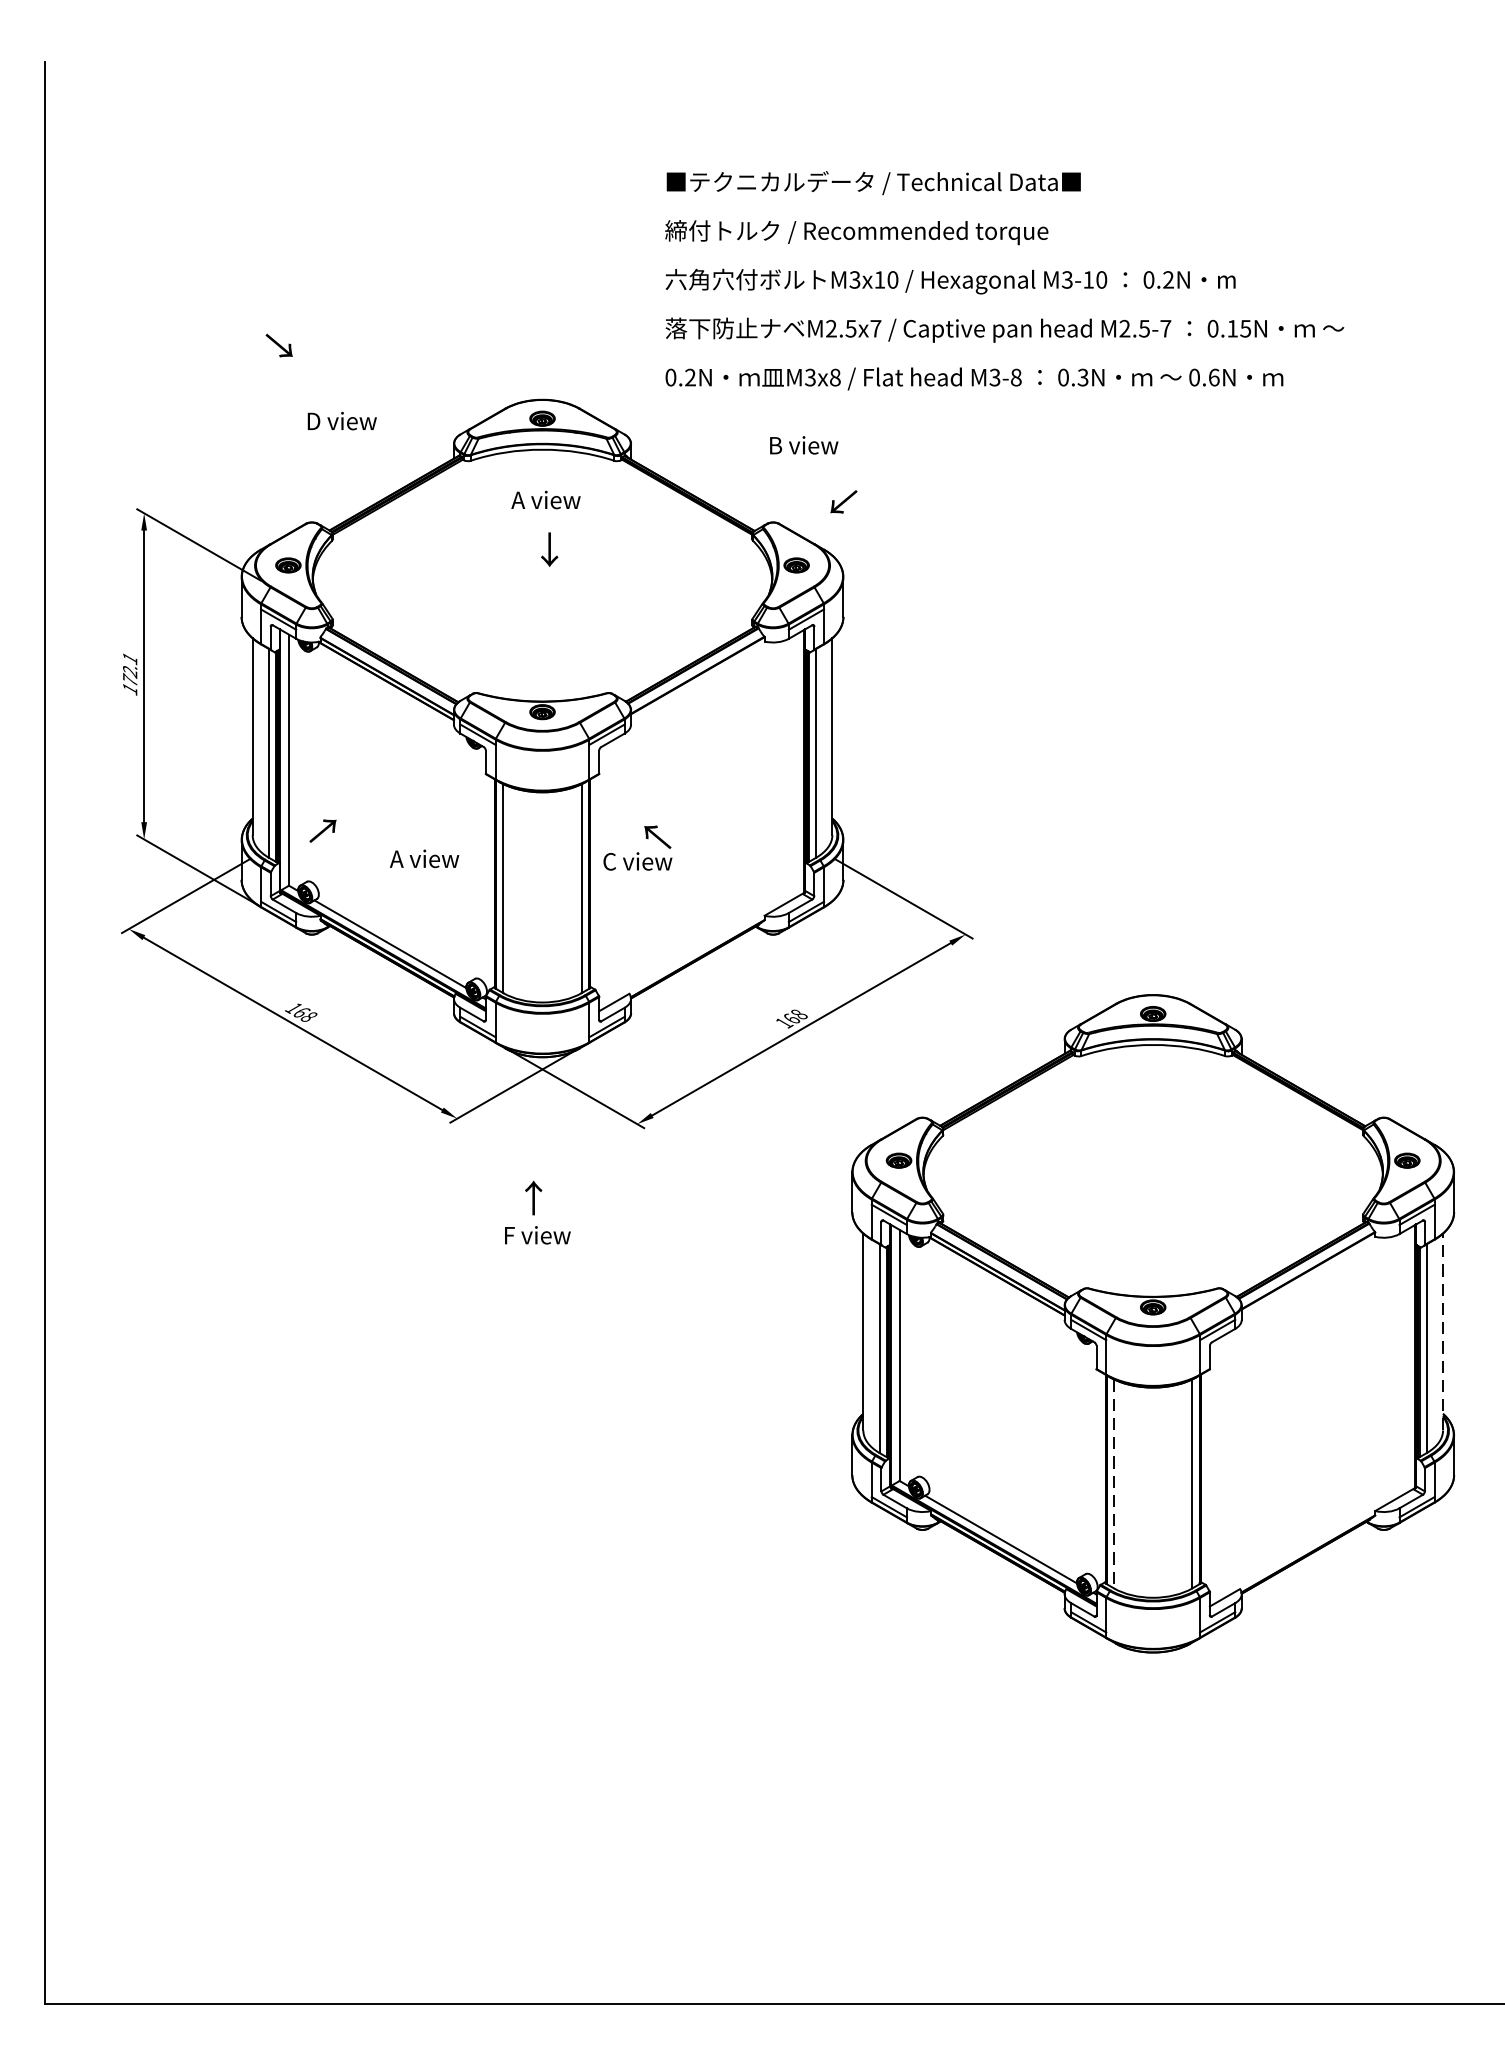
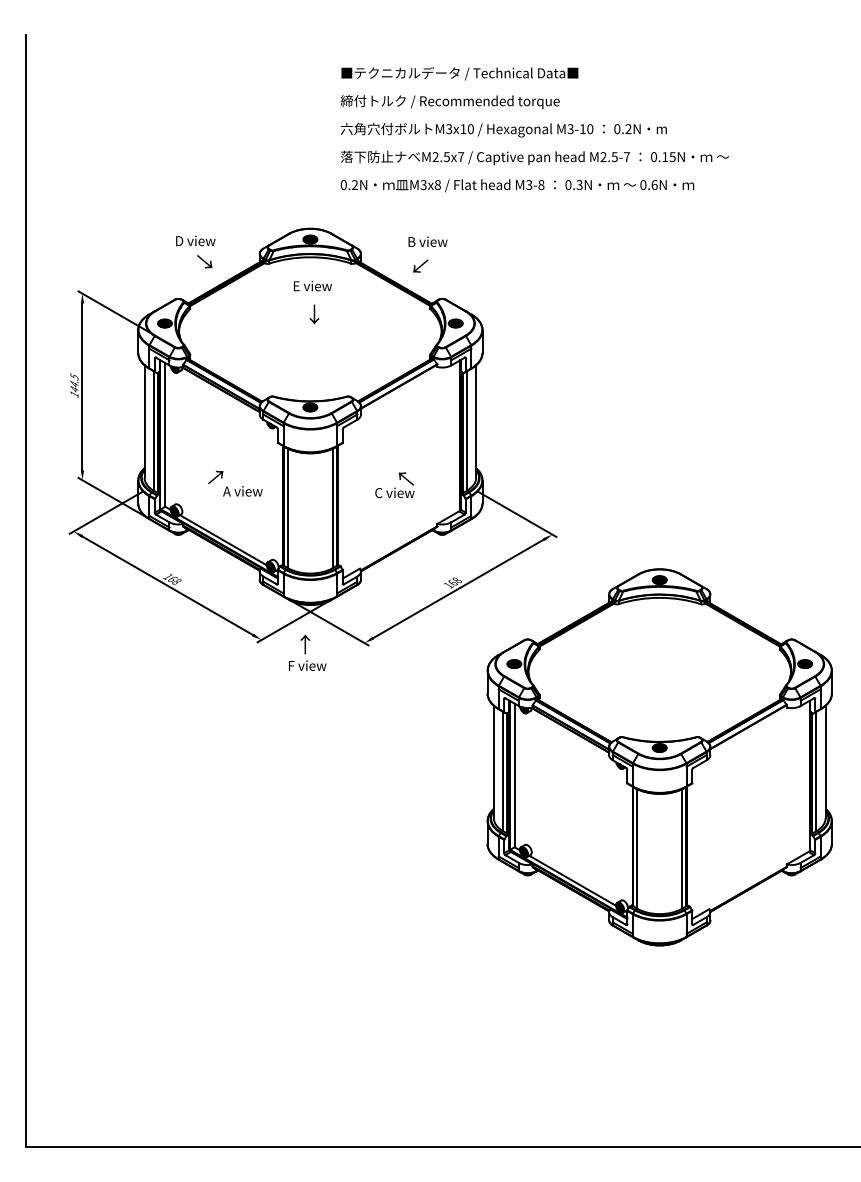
text: (1004, 280) -> (534, 129), moved
text: (278, 345) -> (204, 261), moved
text: (803, 444) -> (427, 241), moved
text: (544, 500) -> (311, 286), A view -> E view
text: (843, 500) -> (420, 265), moved
text: (130, 668) -> (74, 382), 172.1 -> 144.5
text: (322, 829) -> (215, 476), moved
text: (637, 848) -> (394, 485), moved
text: (537, 1212) -> (307, 652), moved
line: (1442, 1331) -> (825, 761), dashed -> solid
line: (1114, 1483) -> (637, 848), dashed -> solid

